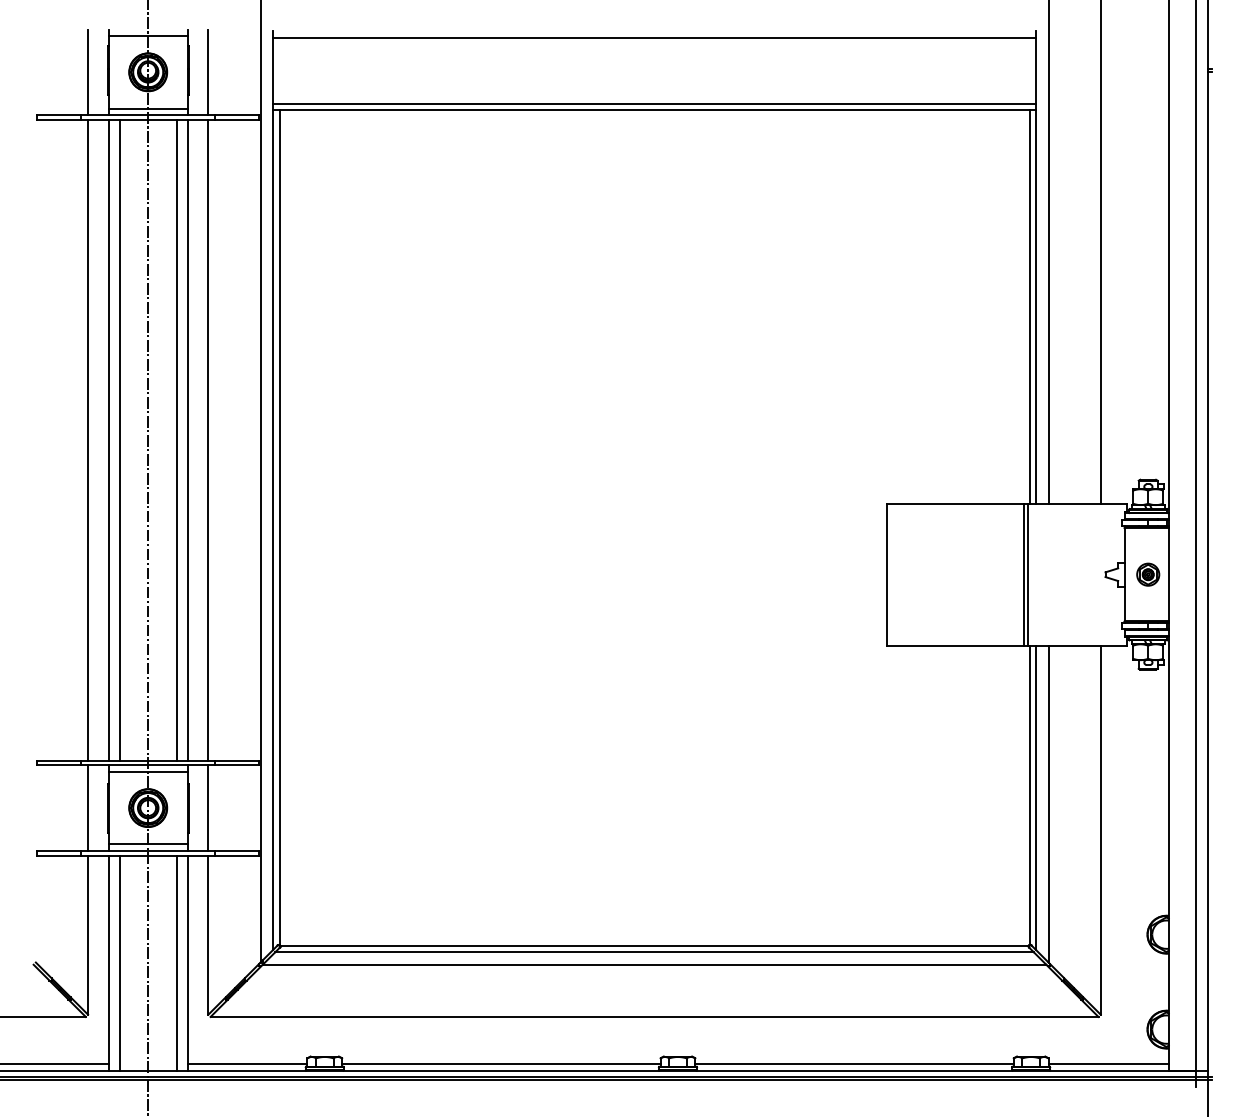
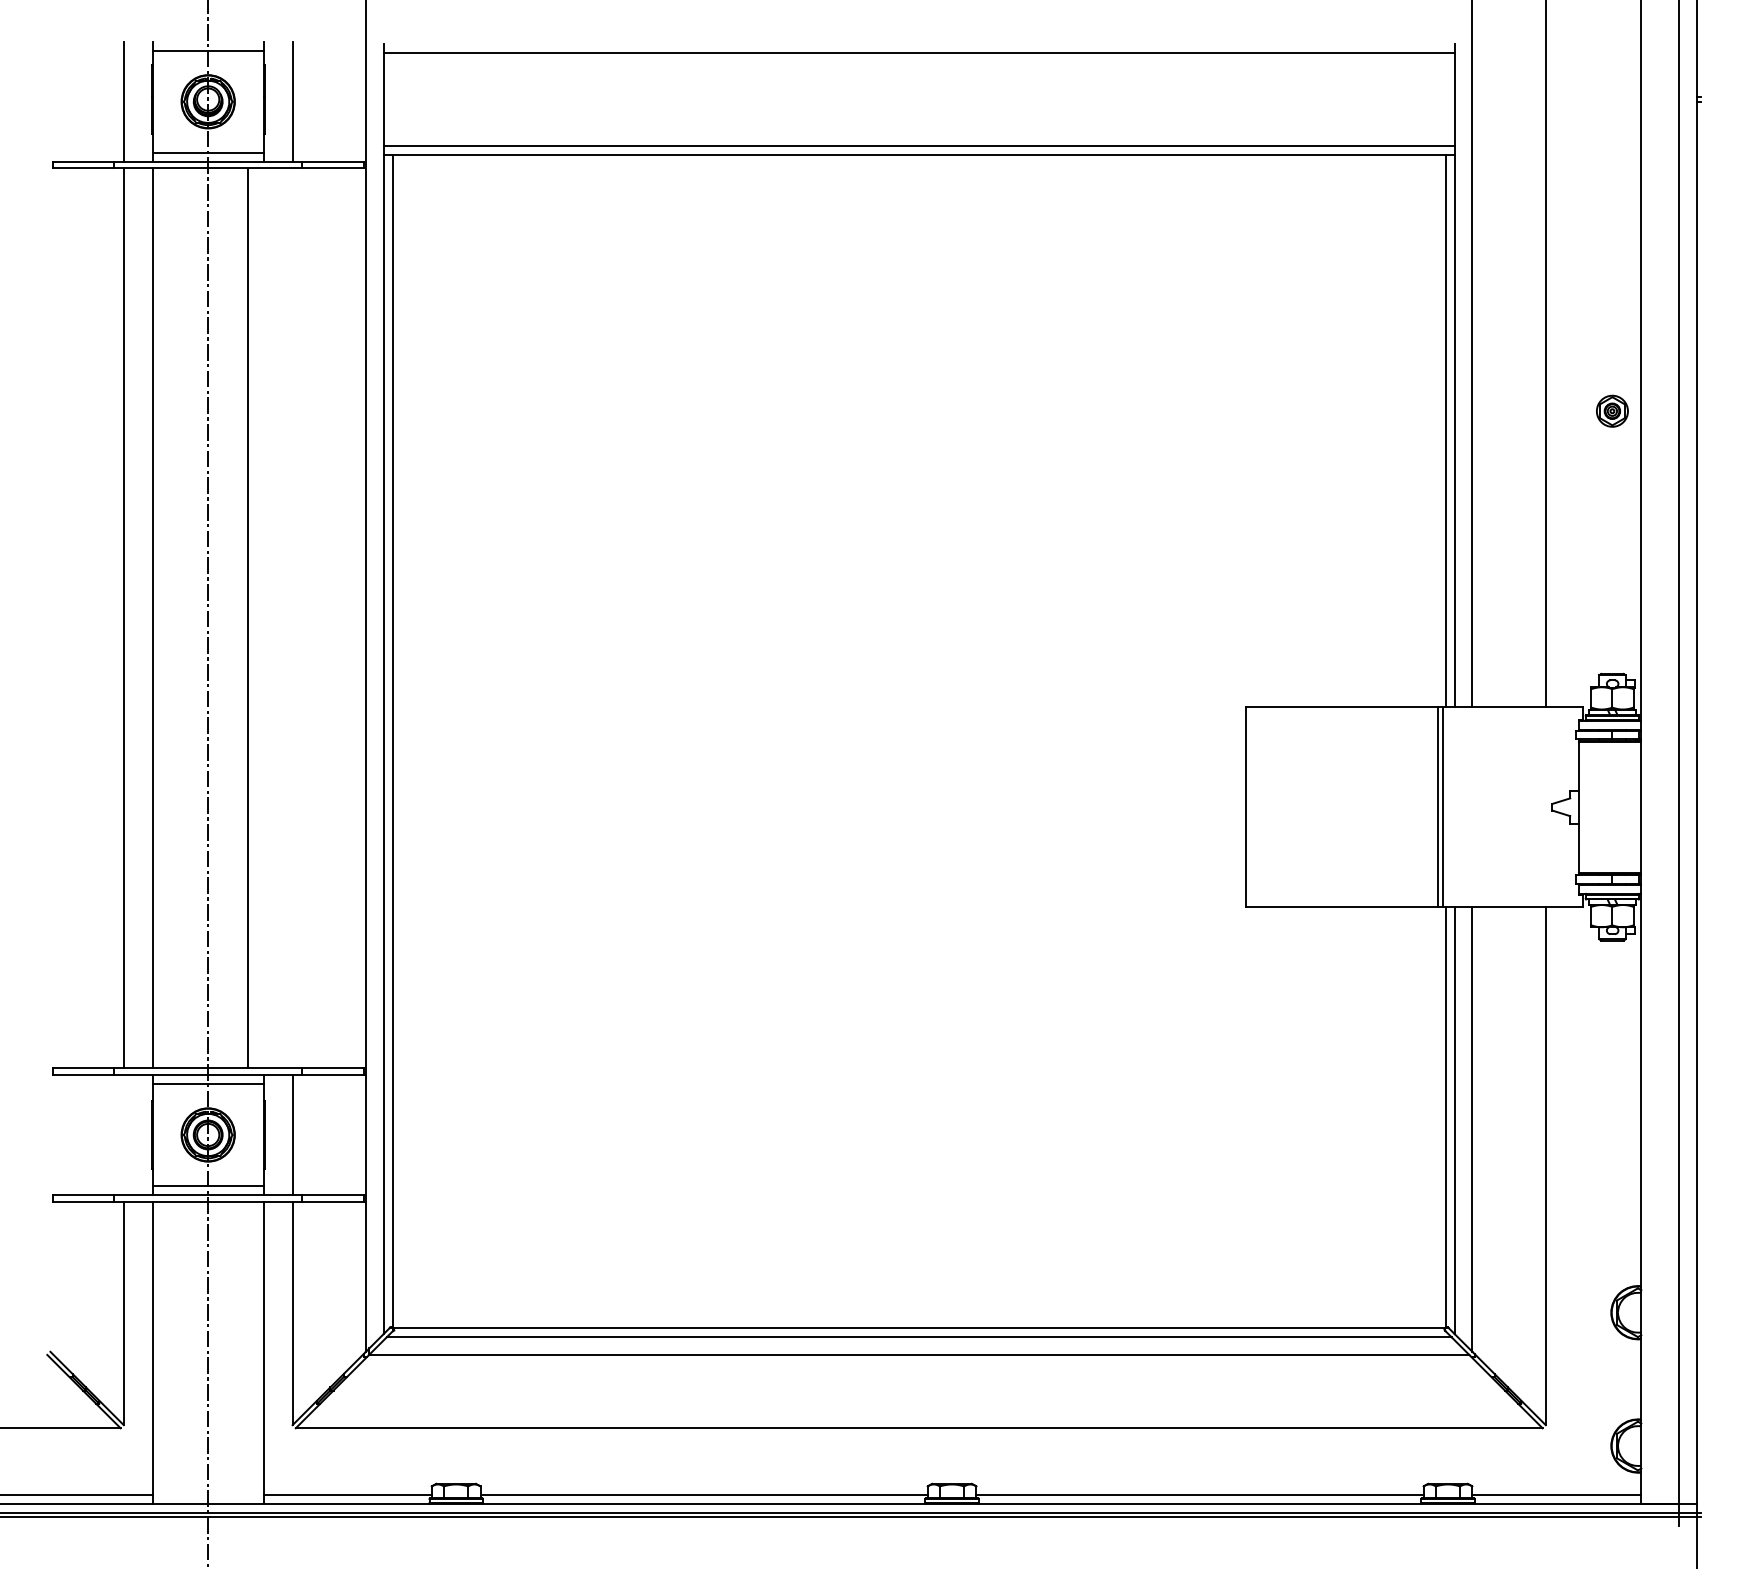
line: (119, 439) -> (167, 617), removed
line: (187, 439) -> (263, 617), removed
line: (208, 439) -> (292, 617), removed
part: (1148, 574) -> (1612, 410), moved
line: (88, 807) -> (124, 1134), removed
line: (119, 962) -> (167, 1351), removed
line: (176, 962) -> (247, 1351), removed

